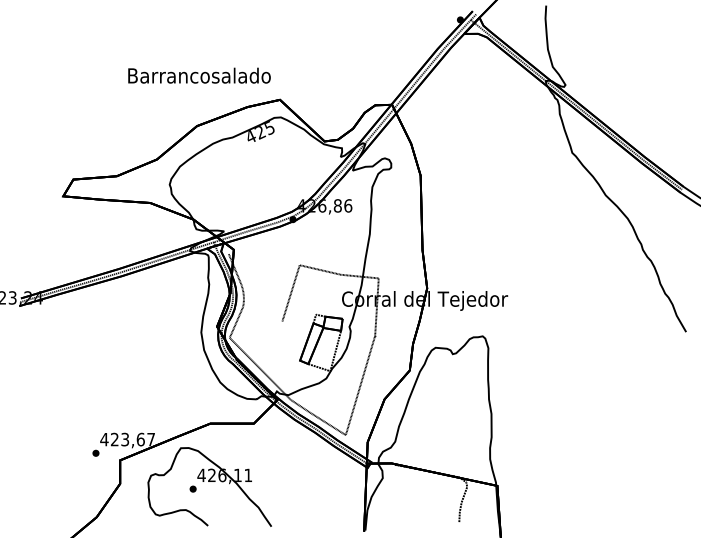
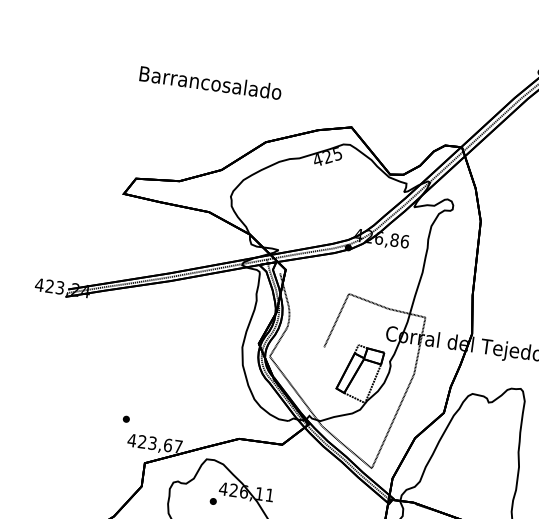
text: (199, 75) -> (210, 82), moved
part: (95, 452) -> (126, 418), moved

